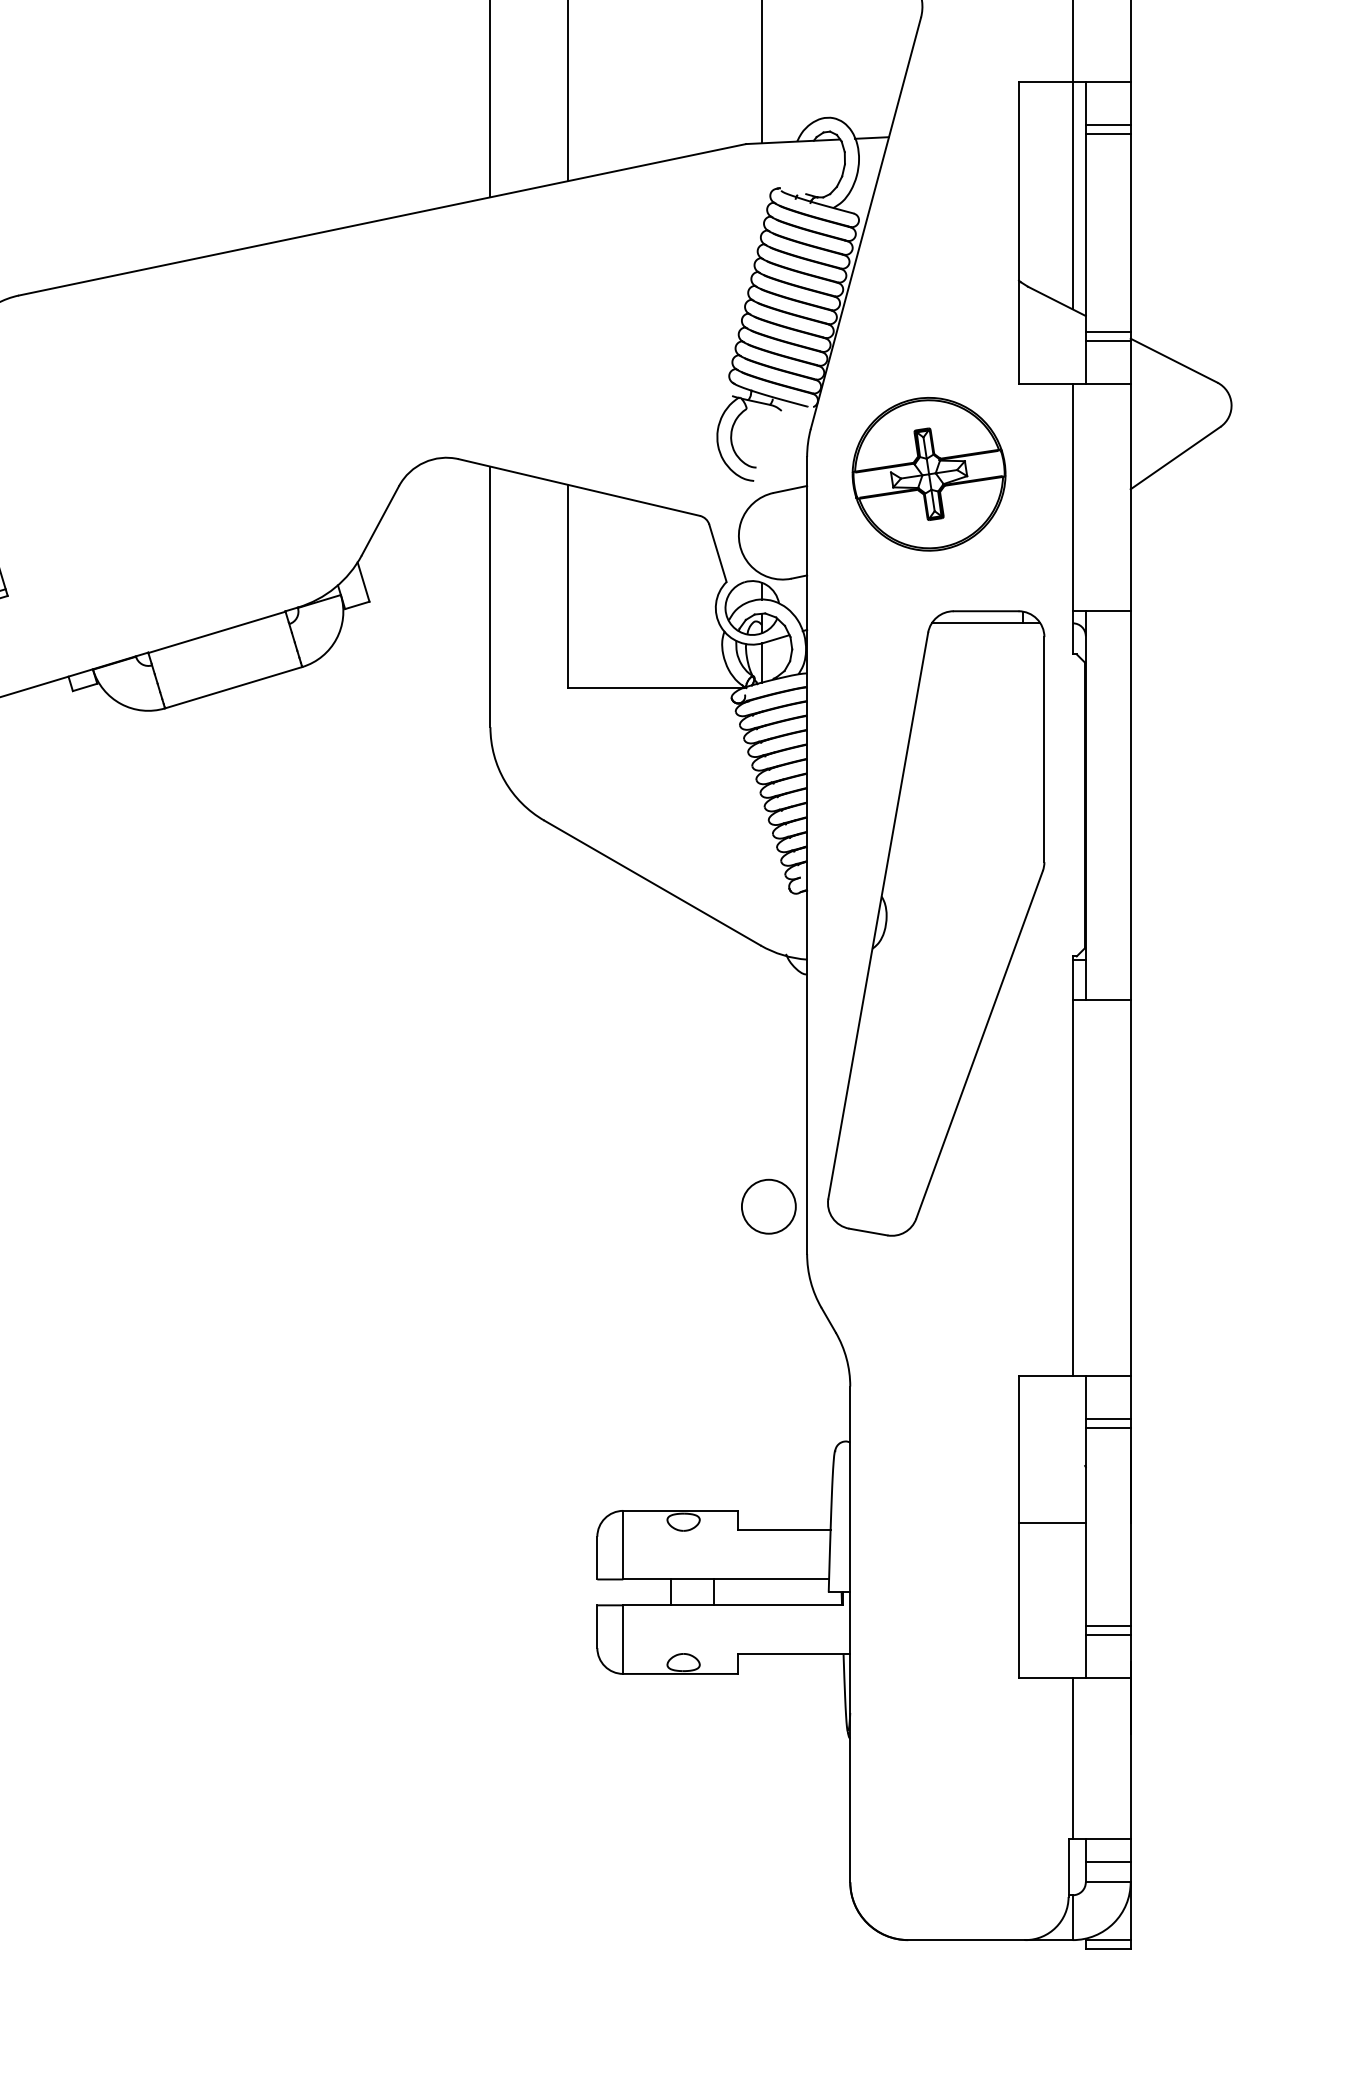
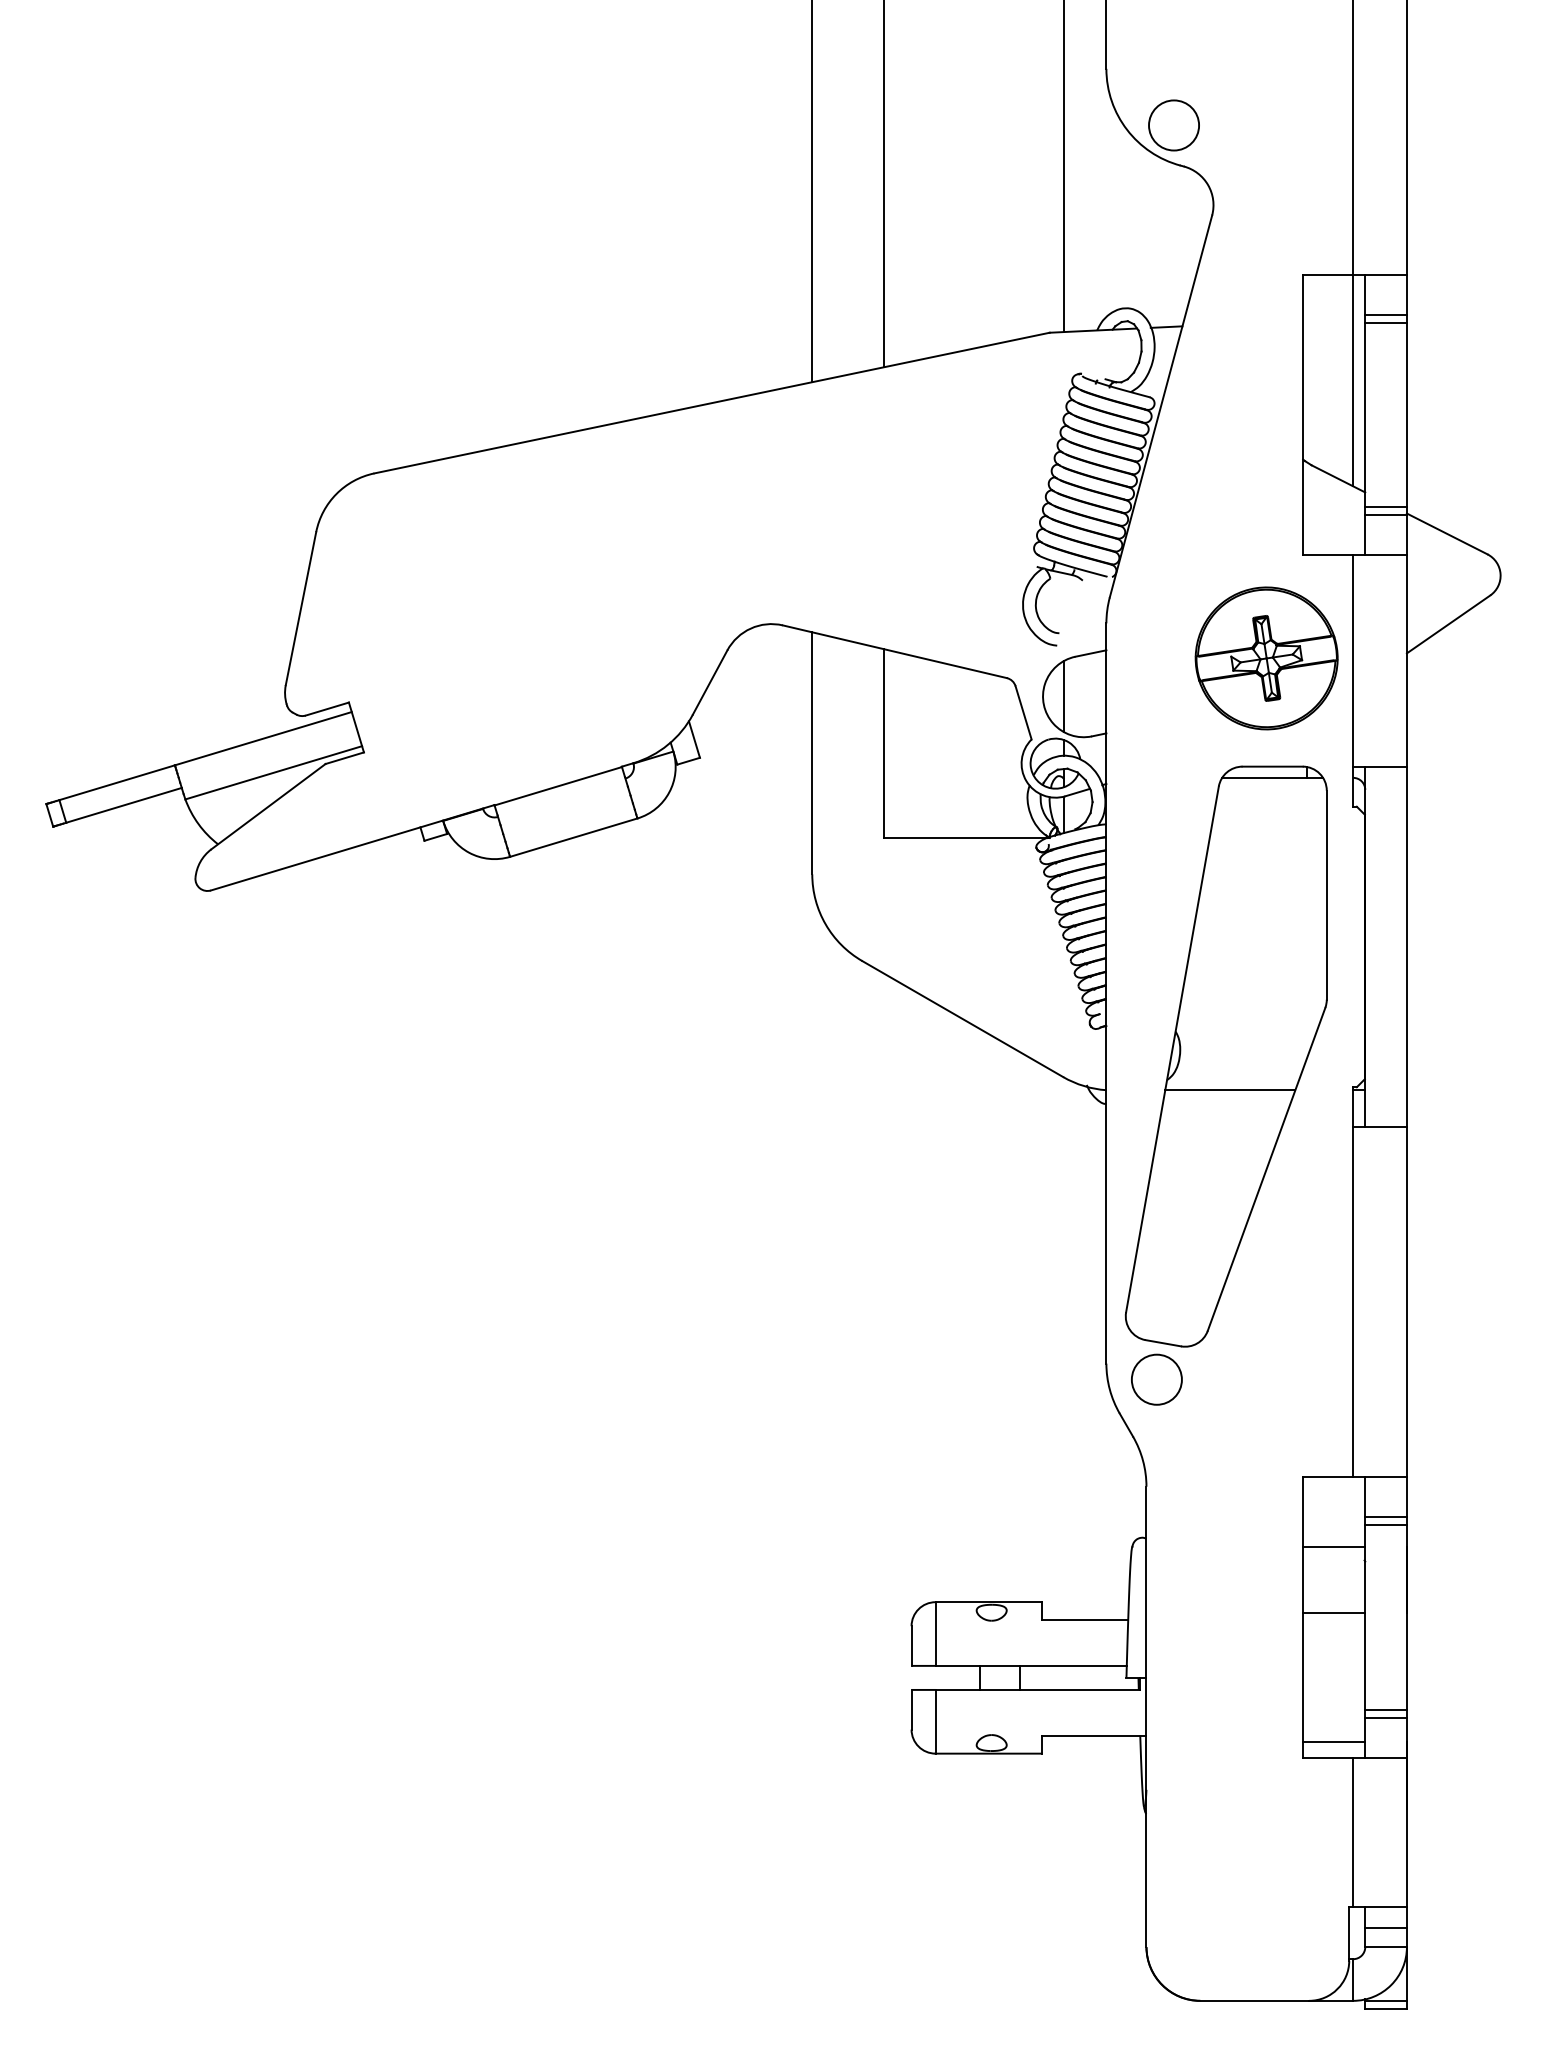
part: (928, 474) -> (1266, 658), moved
line: (762, 535) -> (1064, 696), added
line: (940, 959) -> (1230, 1090), added
circle: (768, 1206) -> (1156, 1379), moved
line: (1052, 1450) -> (1334, 1546), added
line: (1052, 1661) -> (1334, 1742), added

